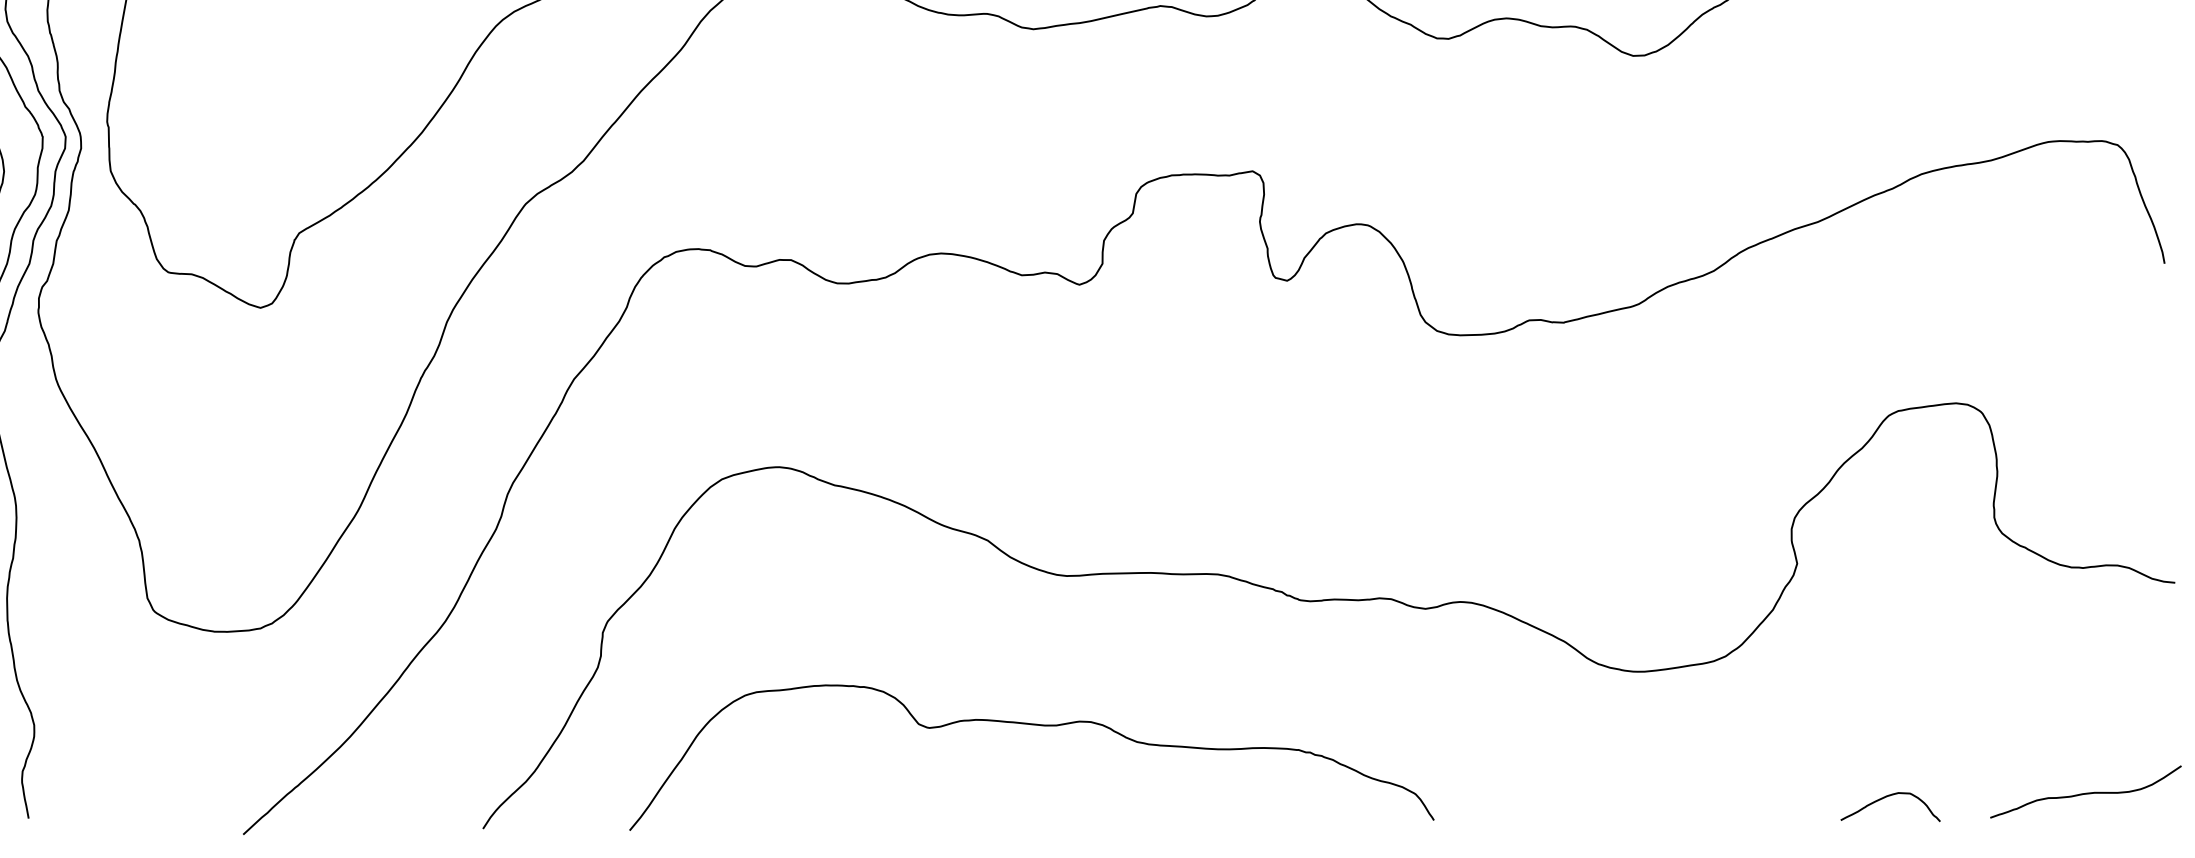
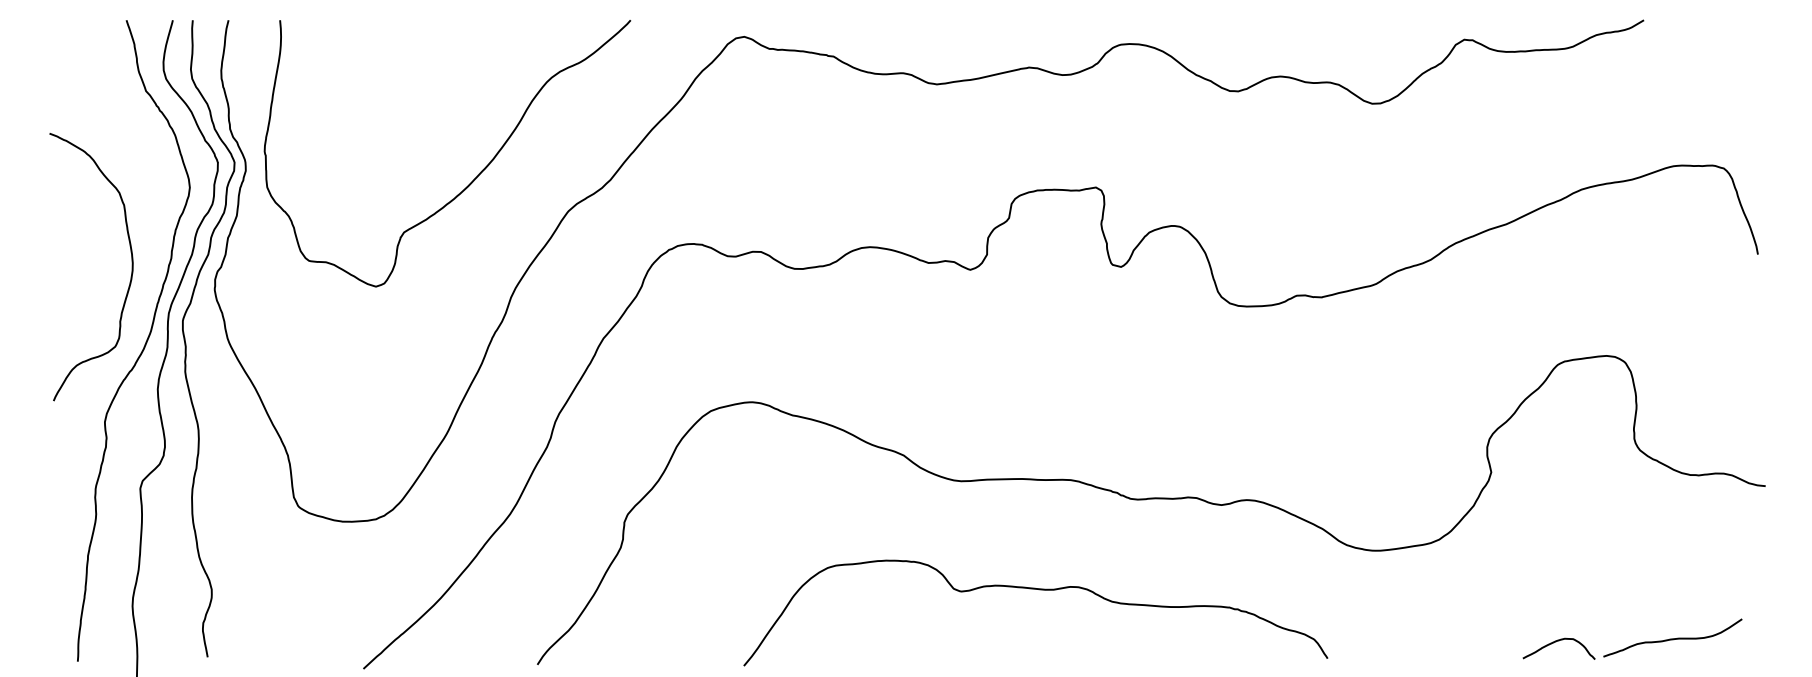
curve: (1036, 726) -> (1039, 590), moved
curve: (2085, 792) -> (1672, 638), moved

